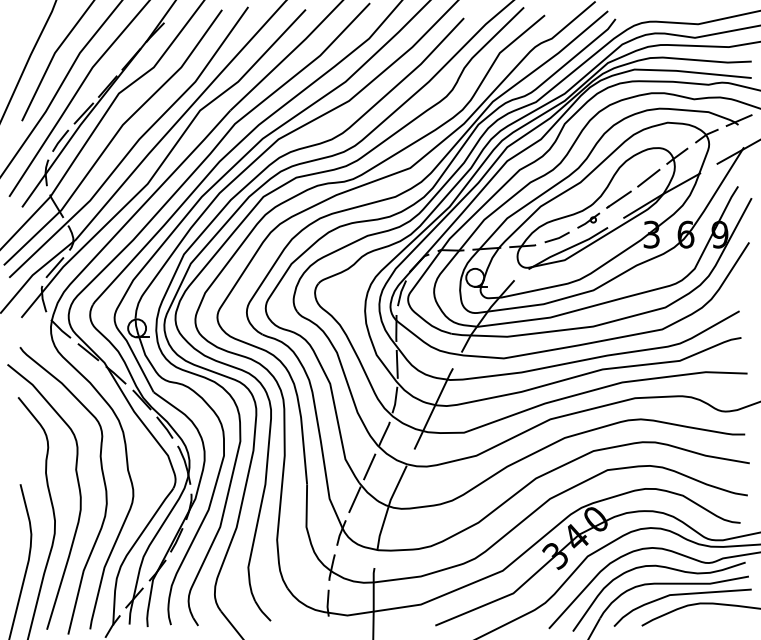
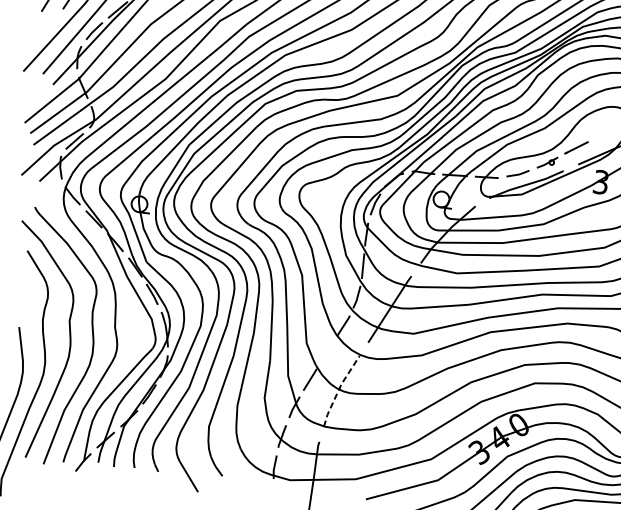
line: (648, 177) -> (604, 131), removed
line: (369, 466) -> (326, 352), removed
line: (388, 506) -> (338, 389), solid -> dashed

